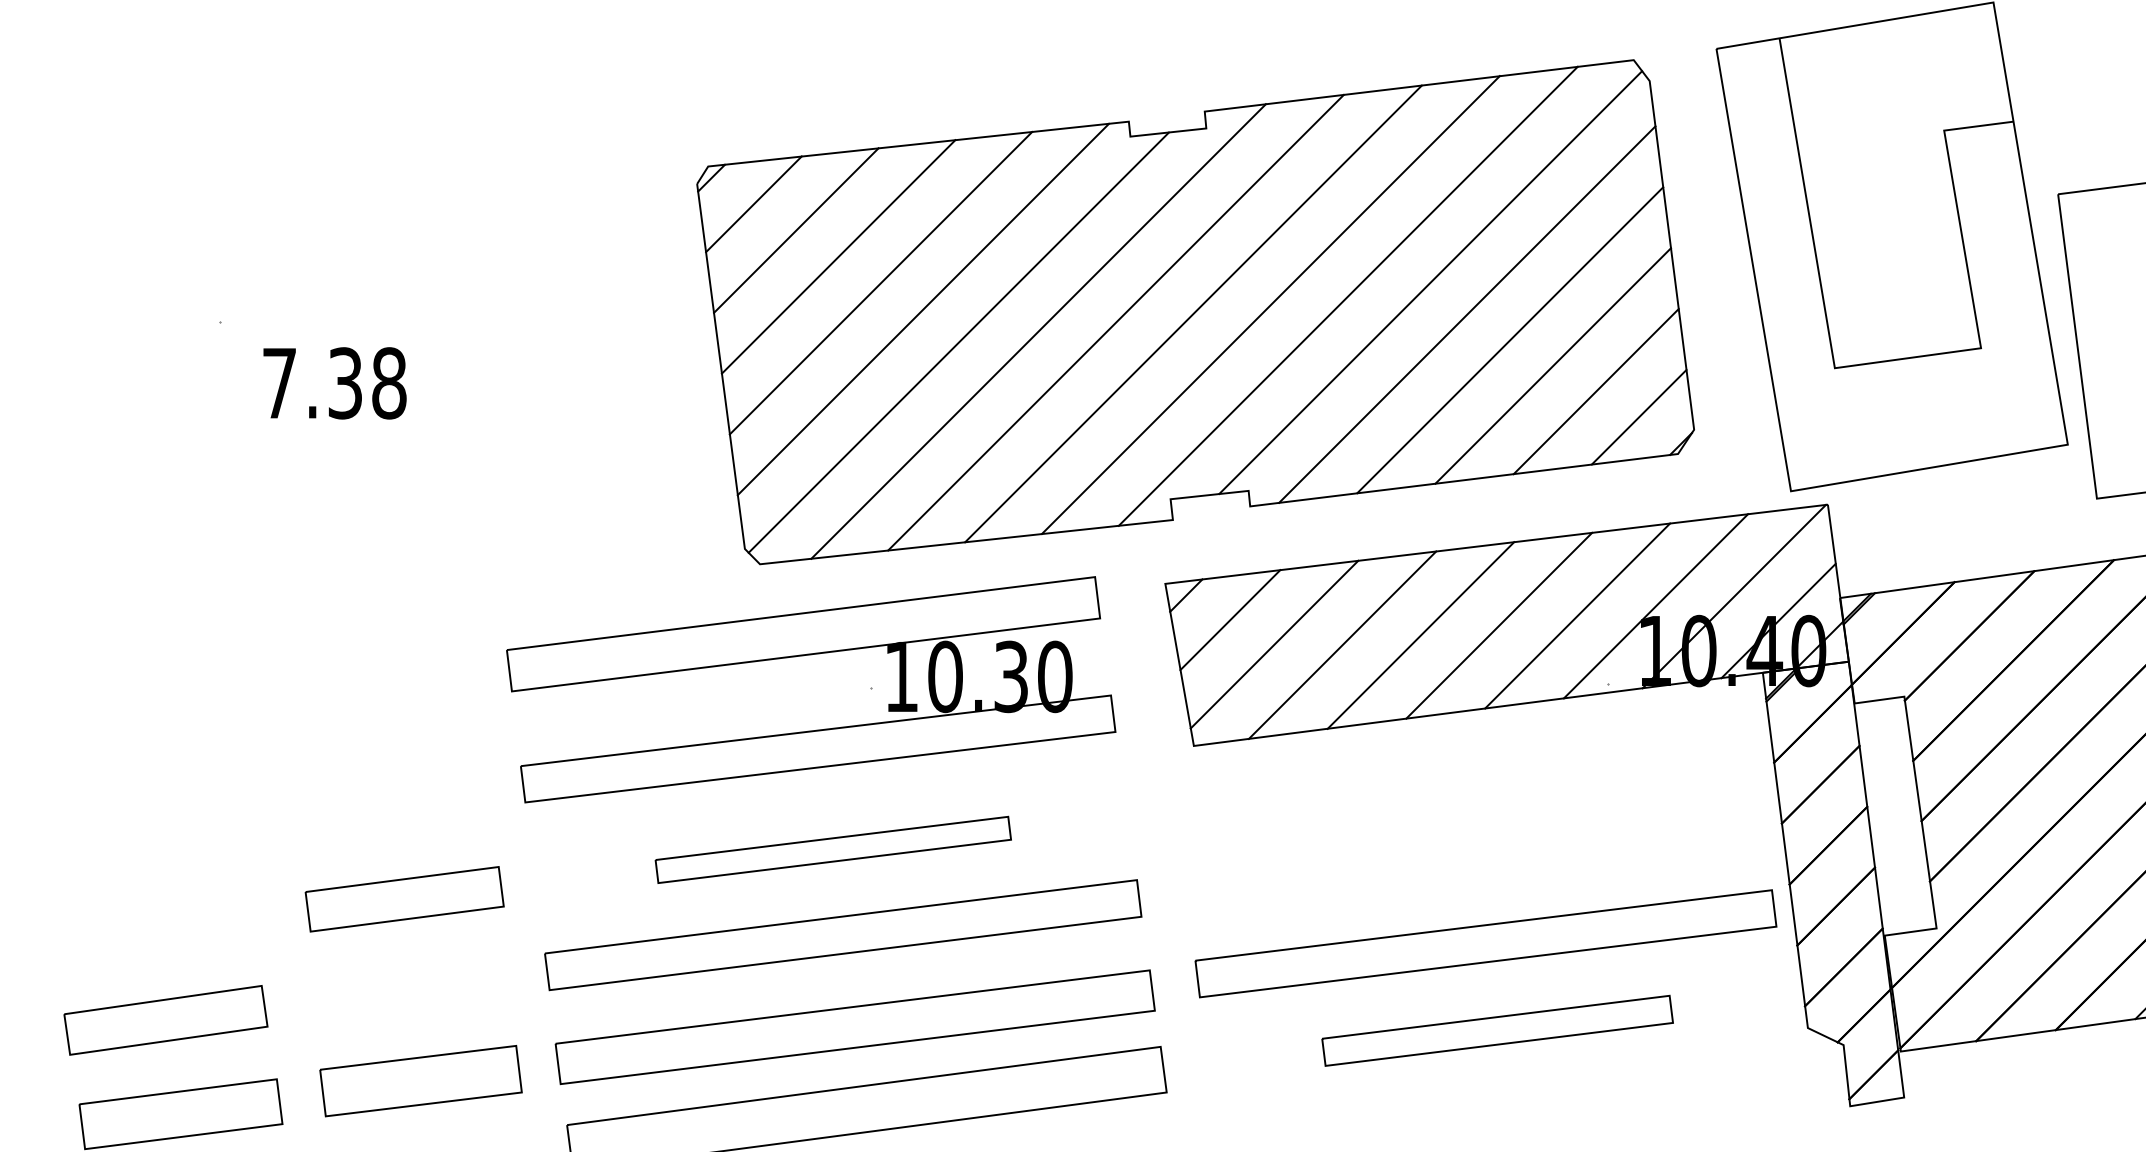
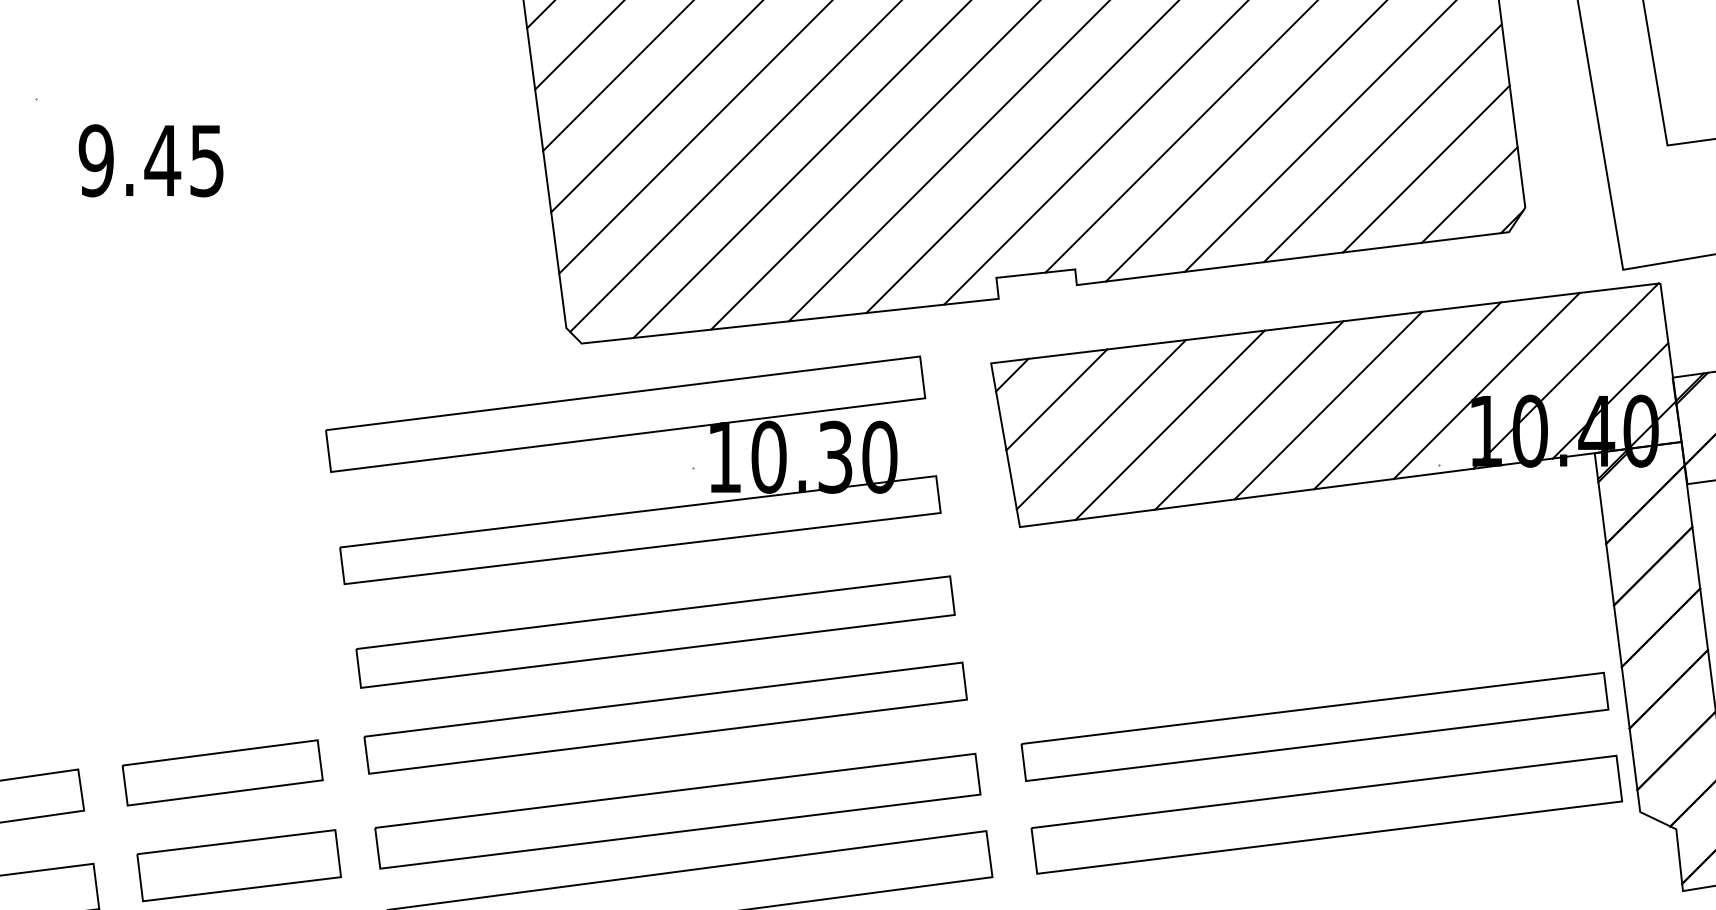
text: (334, 383) -> (151, 160), 7.38 -> 9.45
part: (833, 849) -> (655, 631), size x1.67
part: (404, 899) -> (222, 773), moved
part: (1497, 1030) -> (1326, 814), size x1.67

